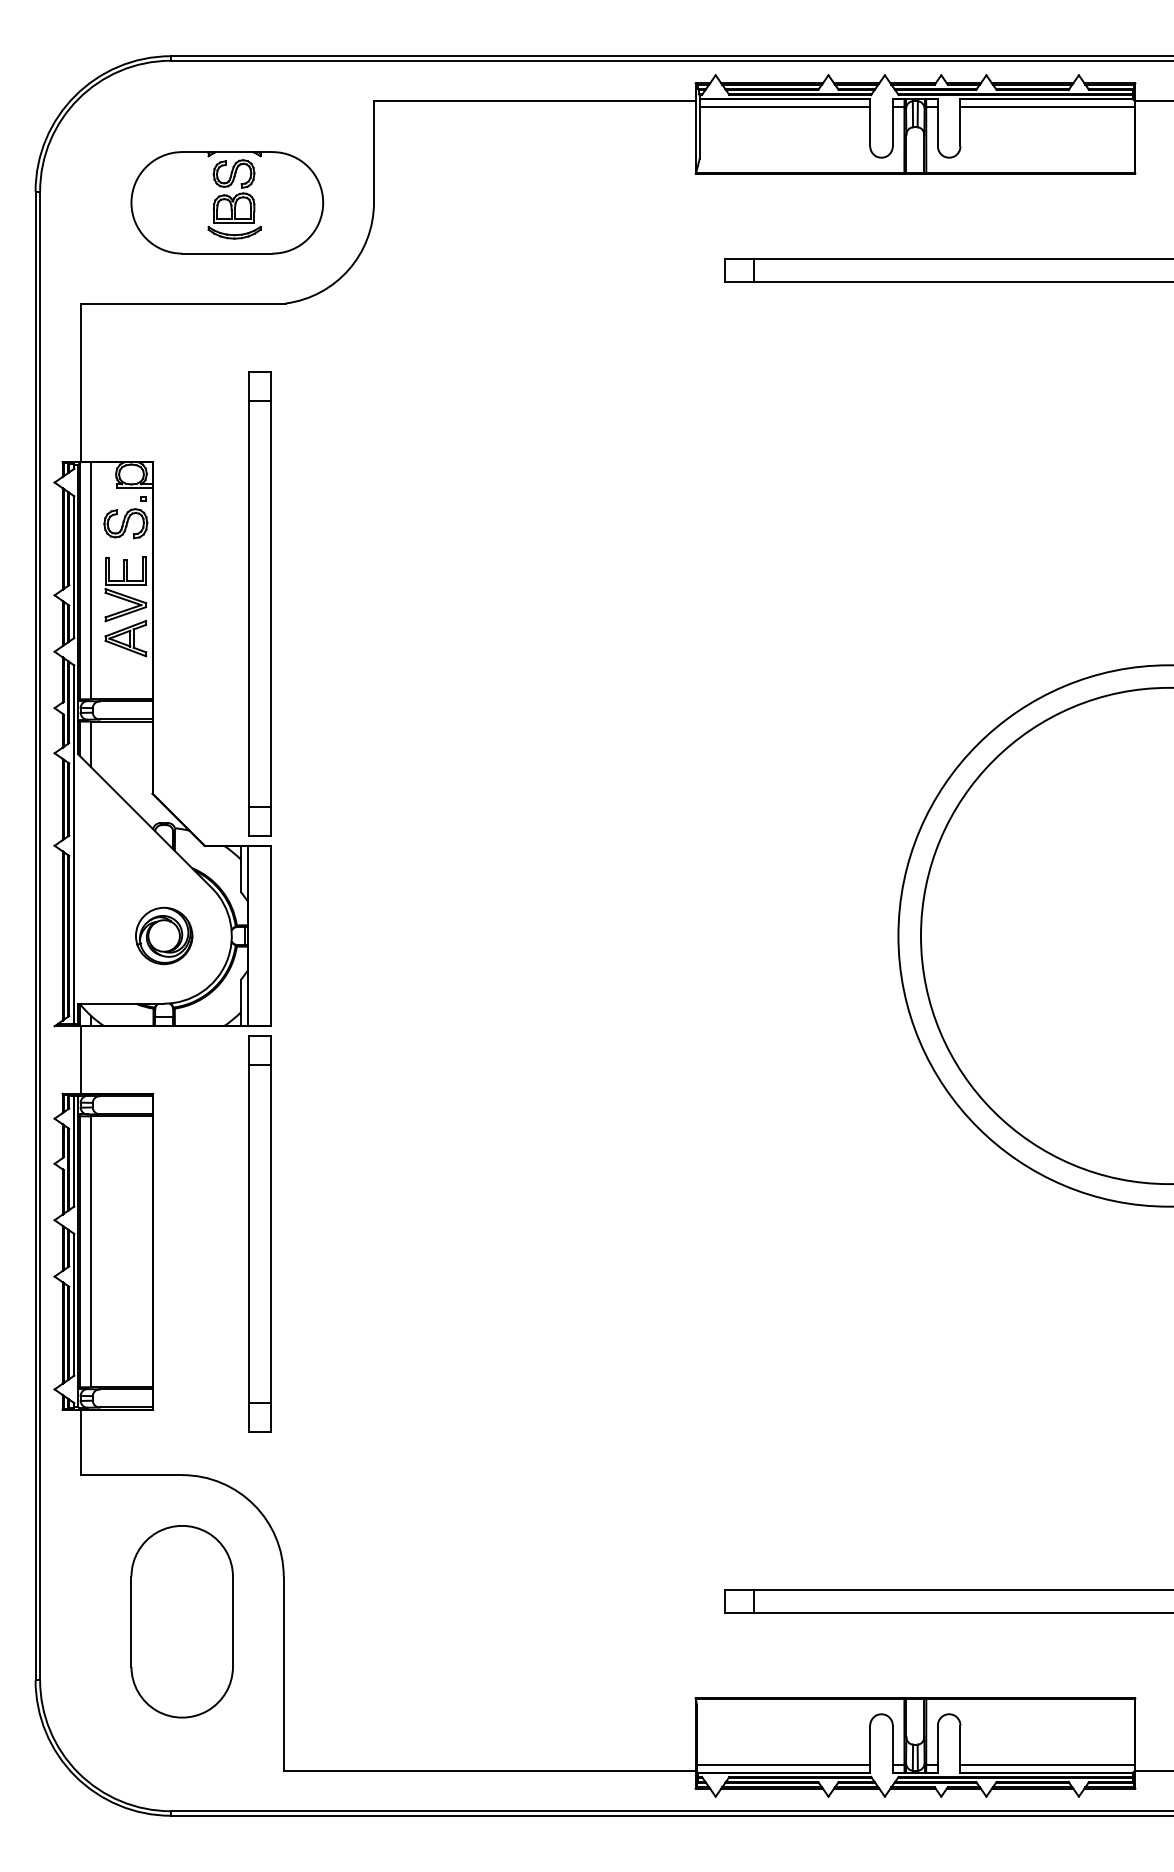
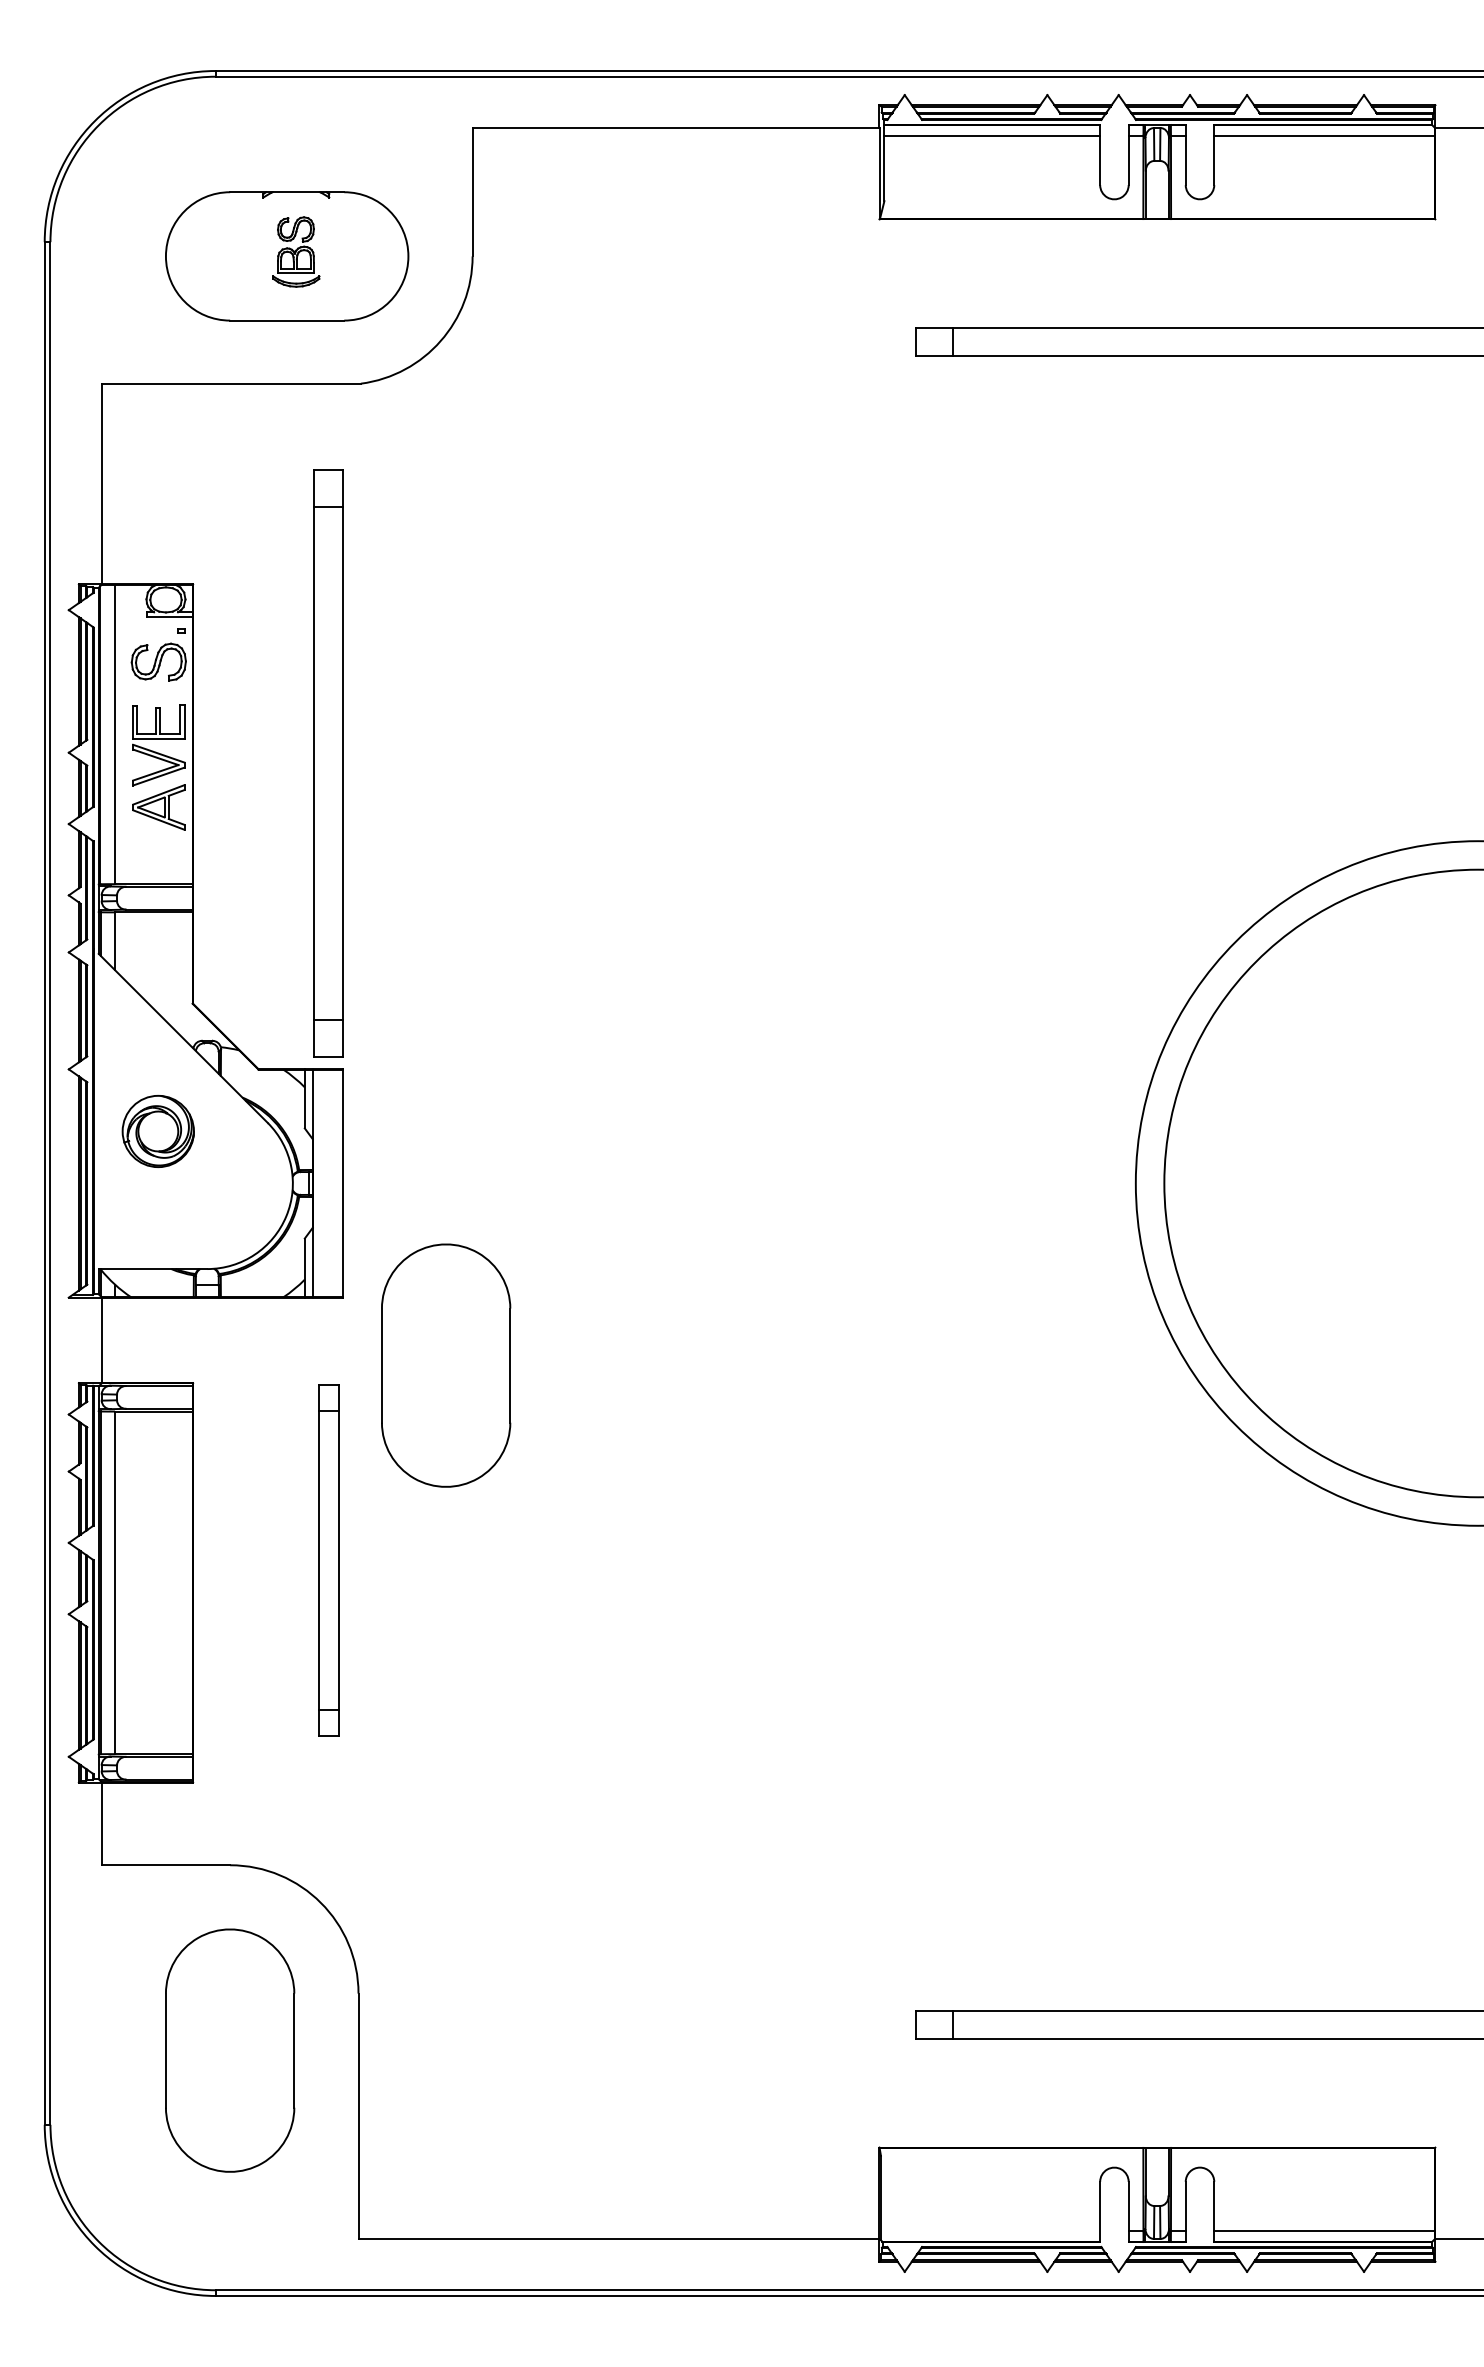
part: (234, 198) -> (296, 251), size x0.7
part: (163, 936) -> (157, 1131), moved
part: (353, 1079) -> (446, 1365), added
part: (260, 1234) -> (328, 1560), size x0.7
line: (783, 1764) -> (990, 2231), removed

